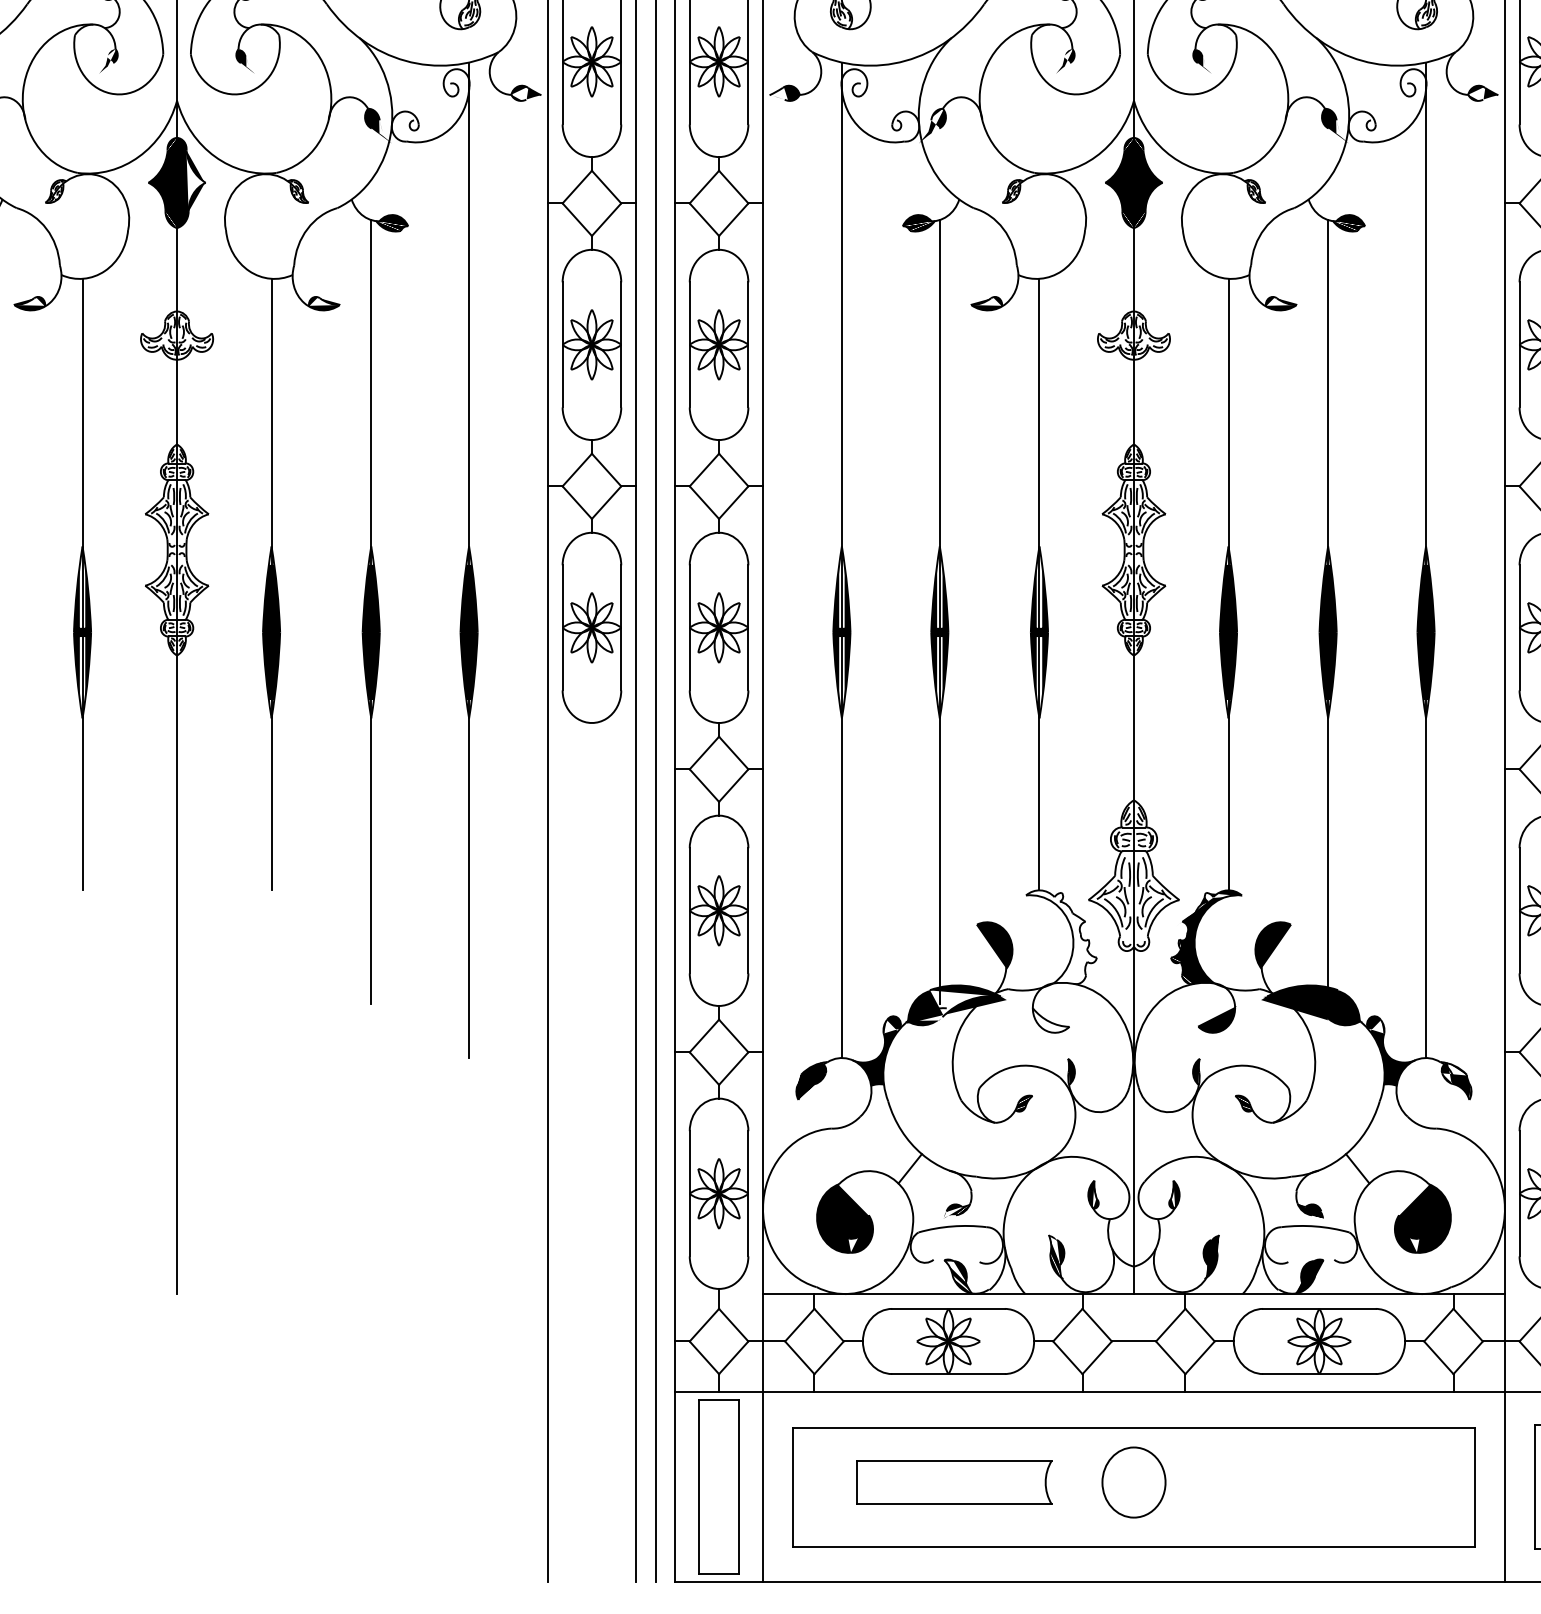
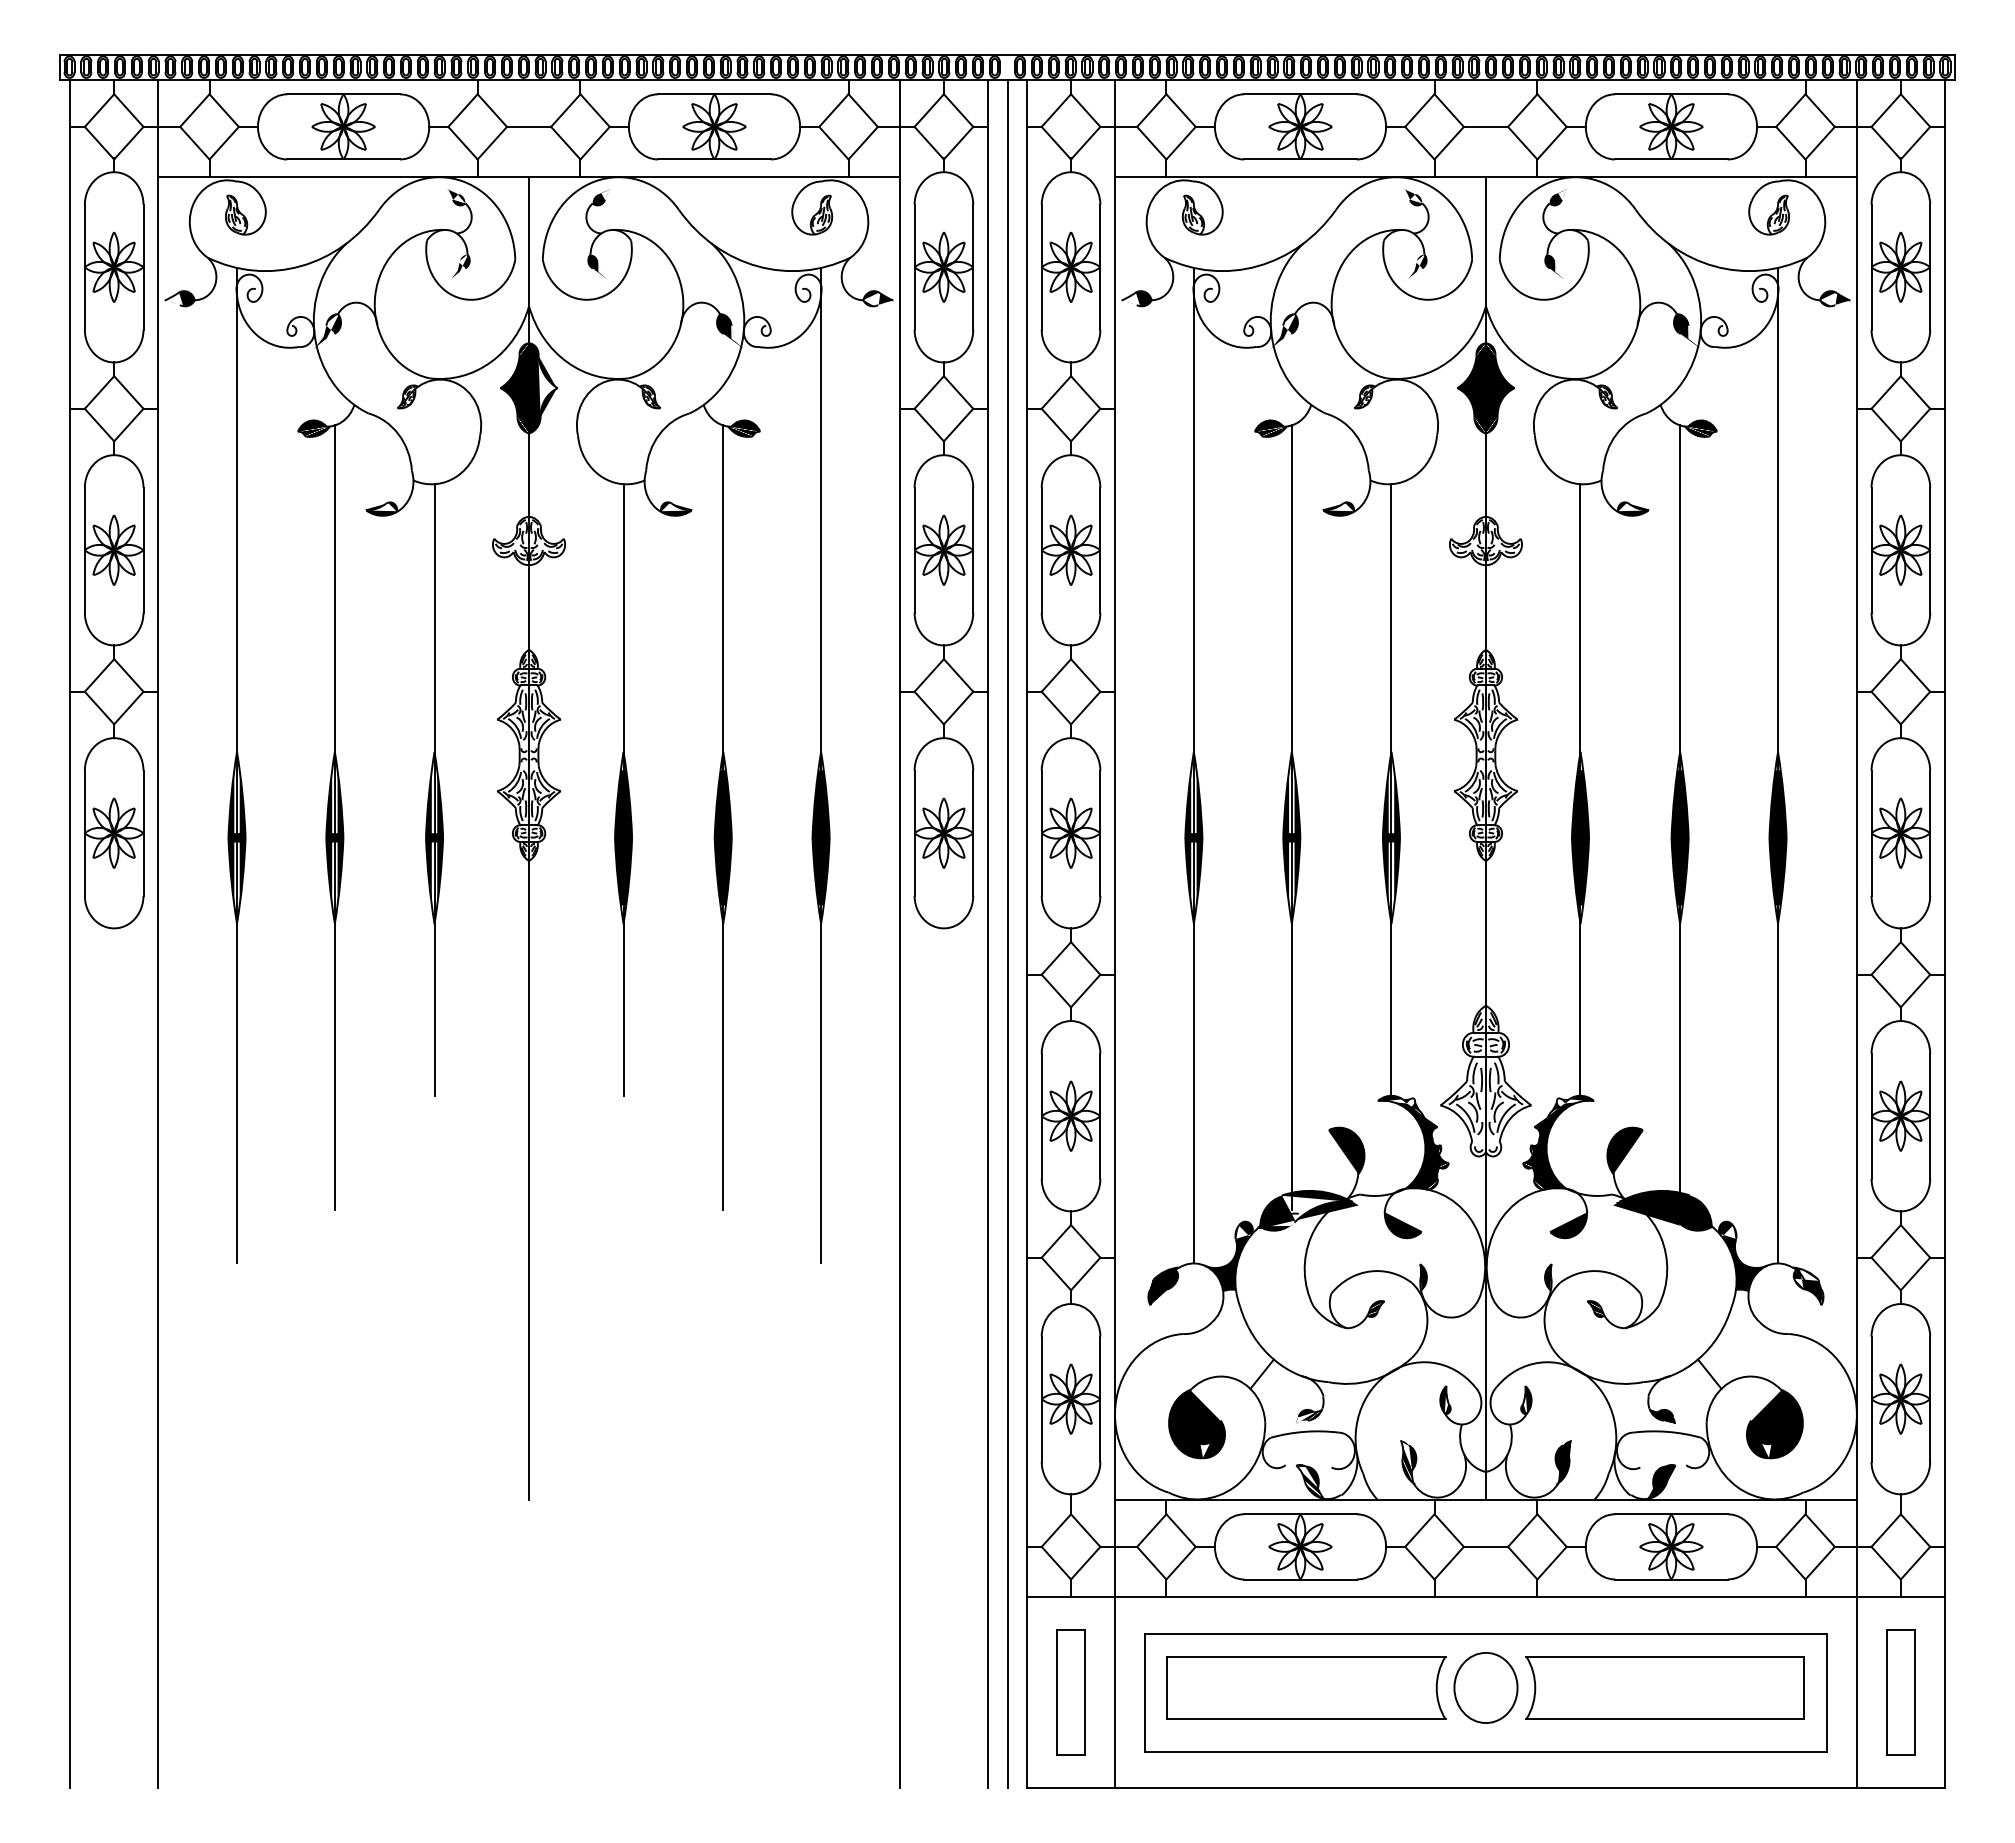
fill: (1060, 937) -> (1412, 1142), added
fill: (1050, 1019) -> (1402, 1224), added
part: (954, 1482) -> (1306, 1687), size x1.43
part: (1312, 1482) -> (1664, 1687), added
part: (718, 1487) -> (1070, 1692), size x0.71

